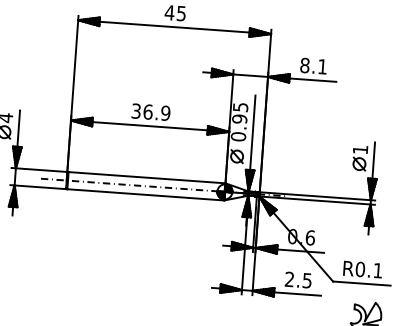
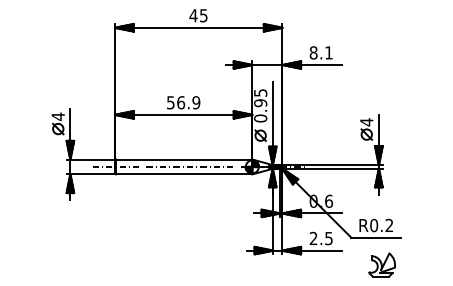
text: (135, 110) -> (170, 102), 36.9 -> 56.9
text: (360, 150) -> (366, 122), 1 -> 4
text: (378, 269) -> (389, 224), R0.1 -> R0.2

